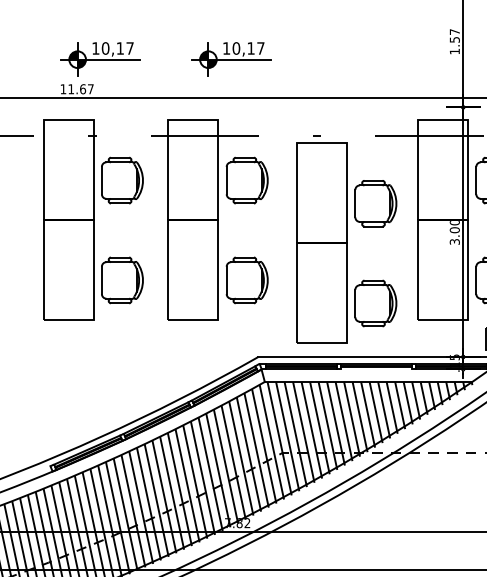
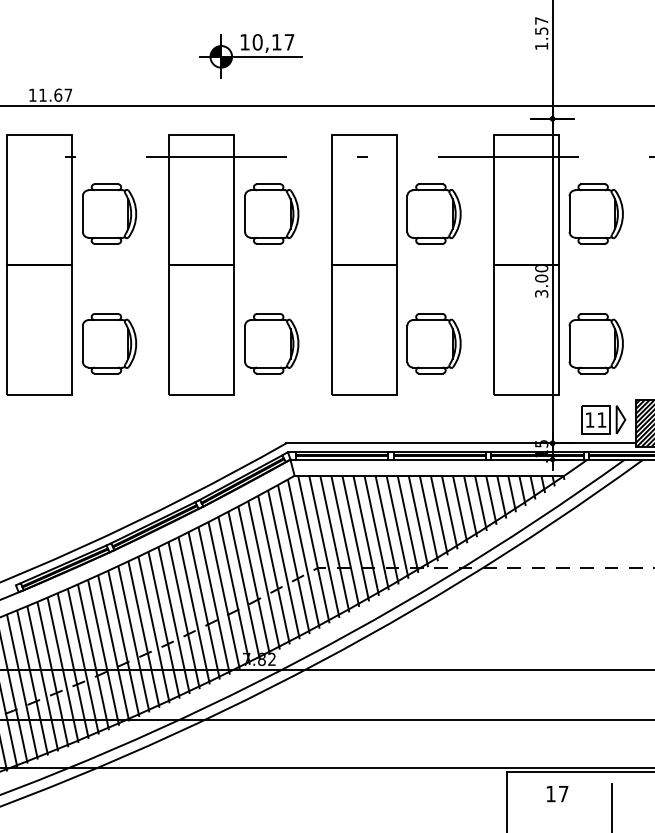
part: (100, 59) -> (80, 56), removed
part: (347, 242) -> (396, 264), moved
line: (376, 369) -> (439, 459), added

